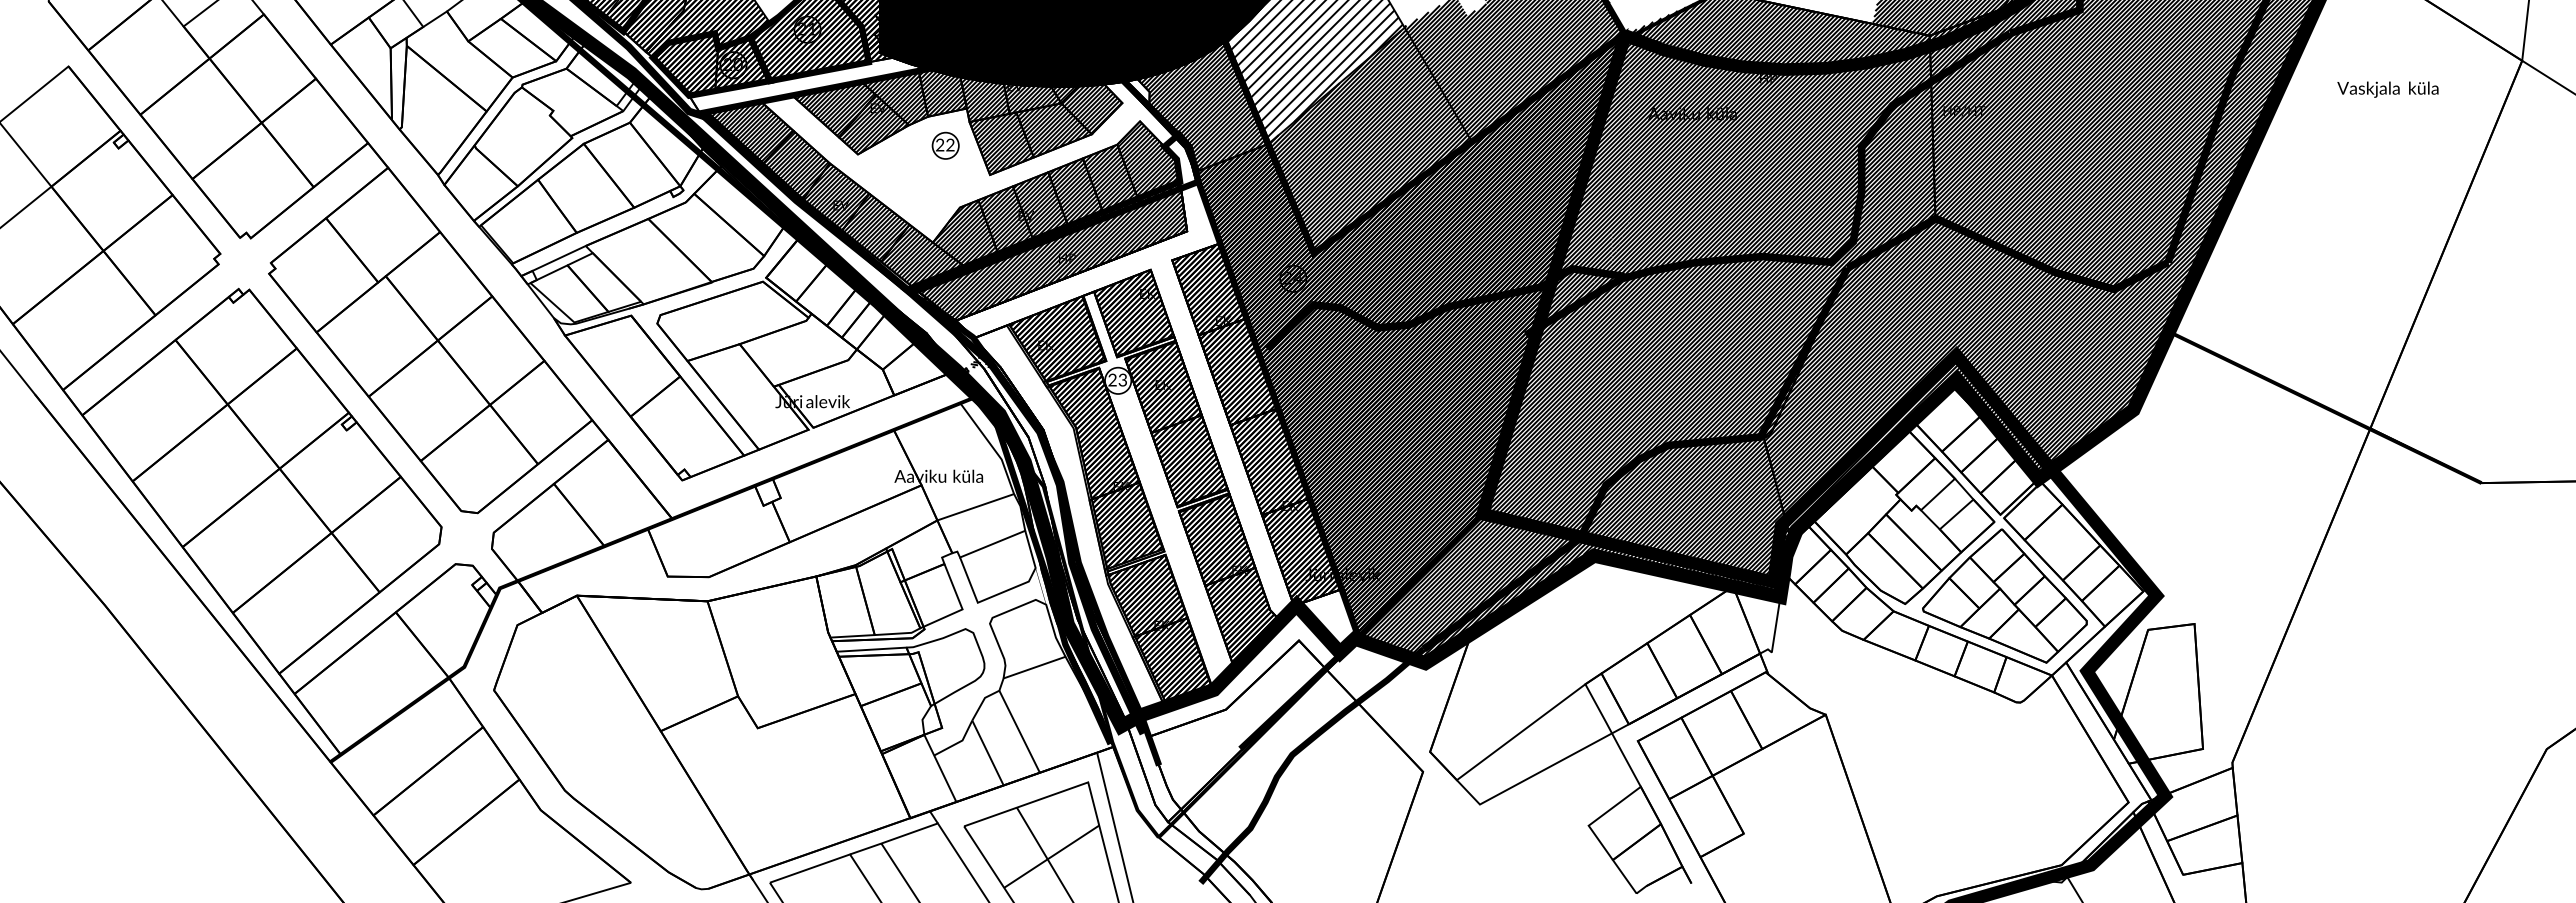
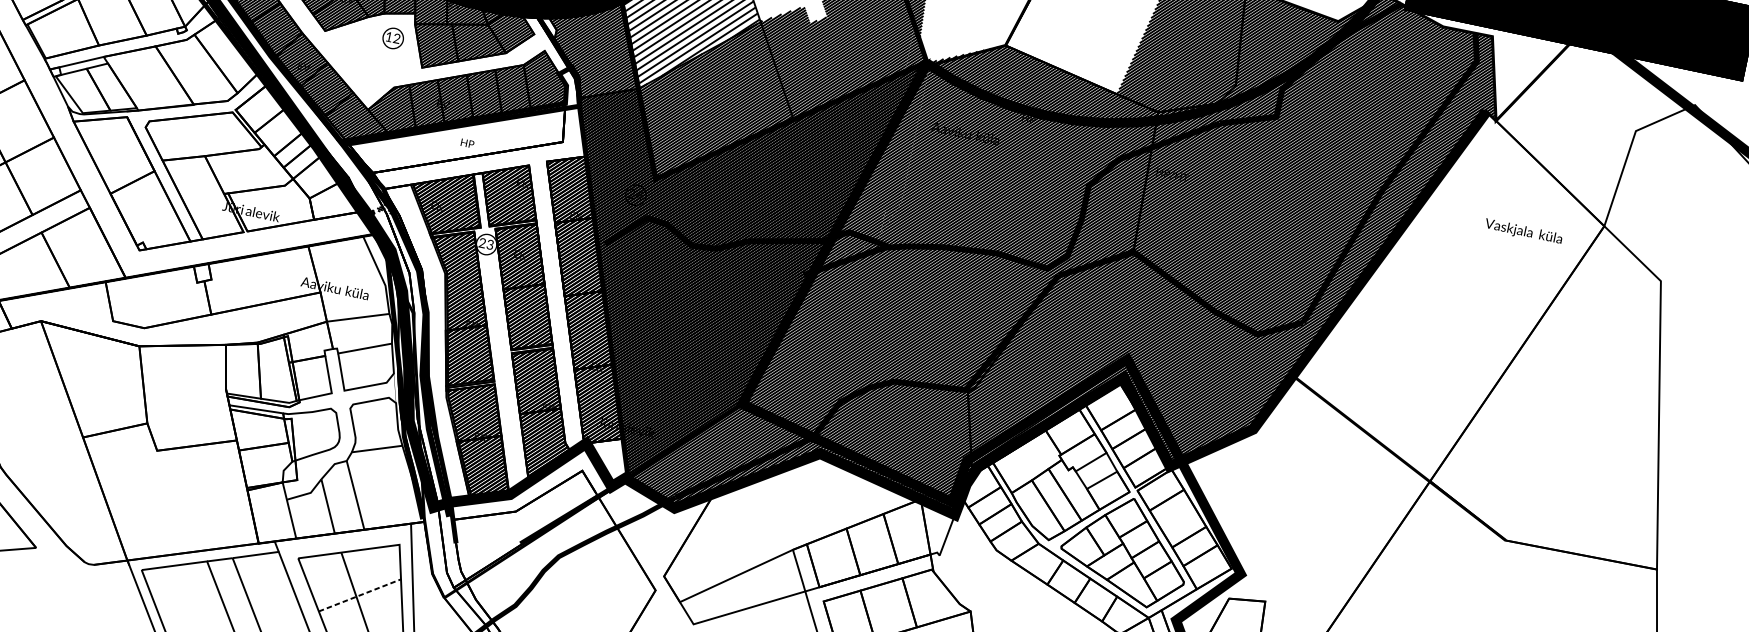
text: (2387, 89) -> (1523, 231), moved
text: (940, 144) -> (389, 36), 22 -> 12
hatch: (1053, 254) -> (457, 138), removed
line: (1051, 856) -> (359, 595), solid -> dashed

